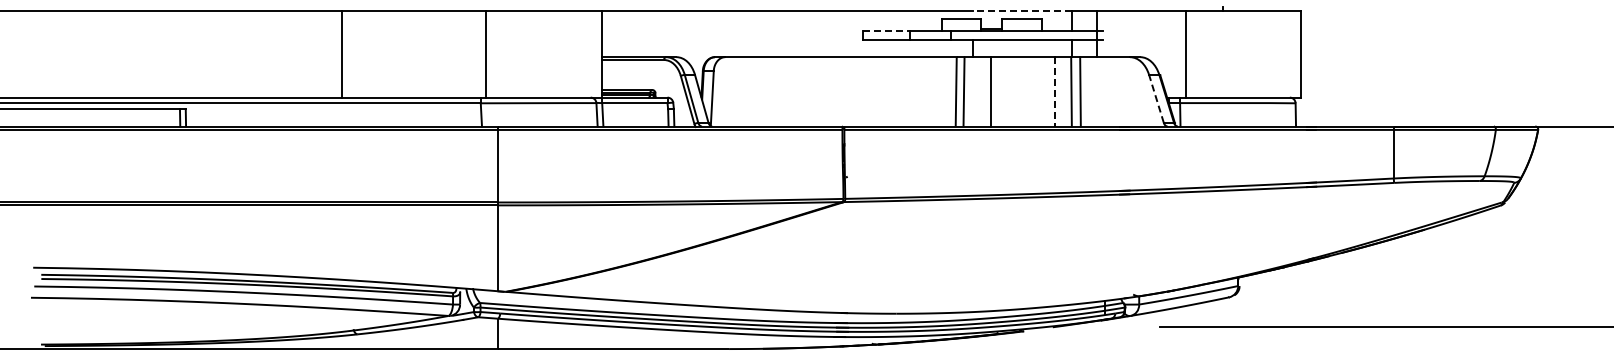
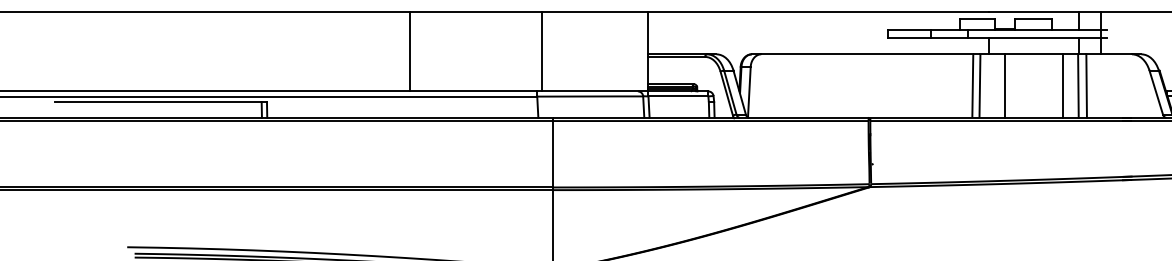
line: (1022, 10) -> (1033, 11), dashed -> solid
line: (887, 30) -> (909, 29), dashed -> solid
line: (1054, 91) -> (1062, 85), dashed -> solid
line: (1156, 98) -> (1156, 92), dashed -> solid

